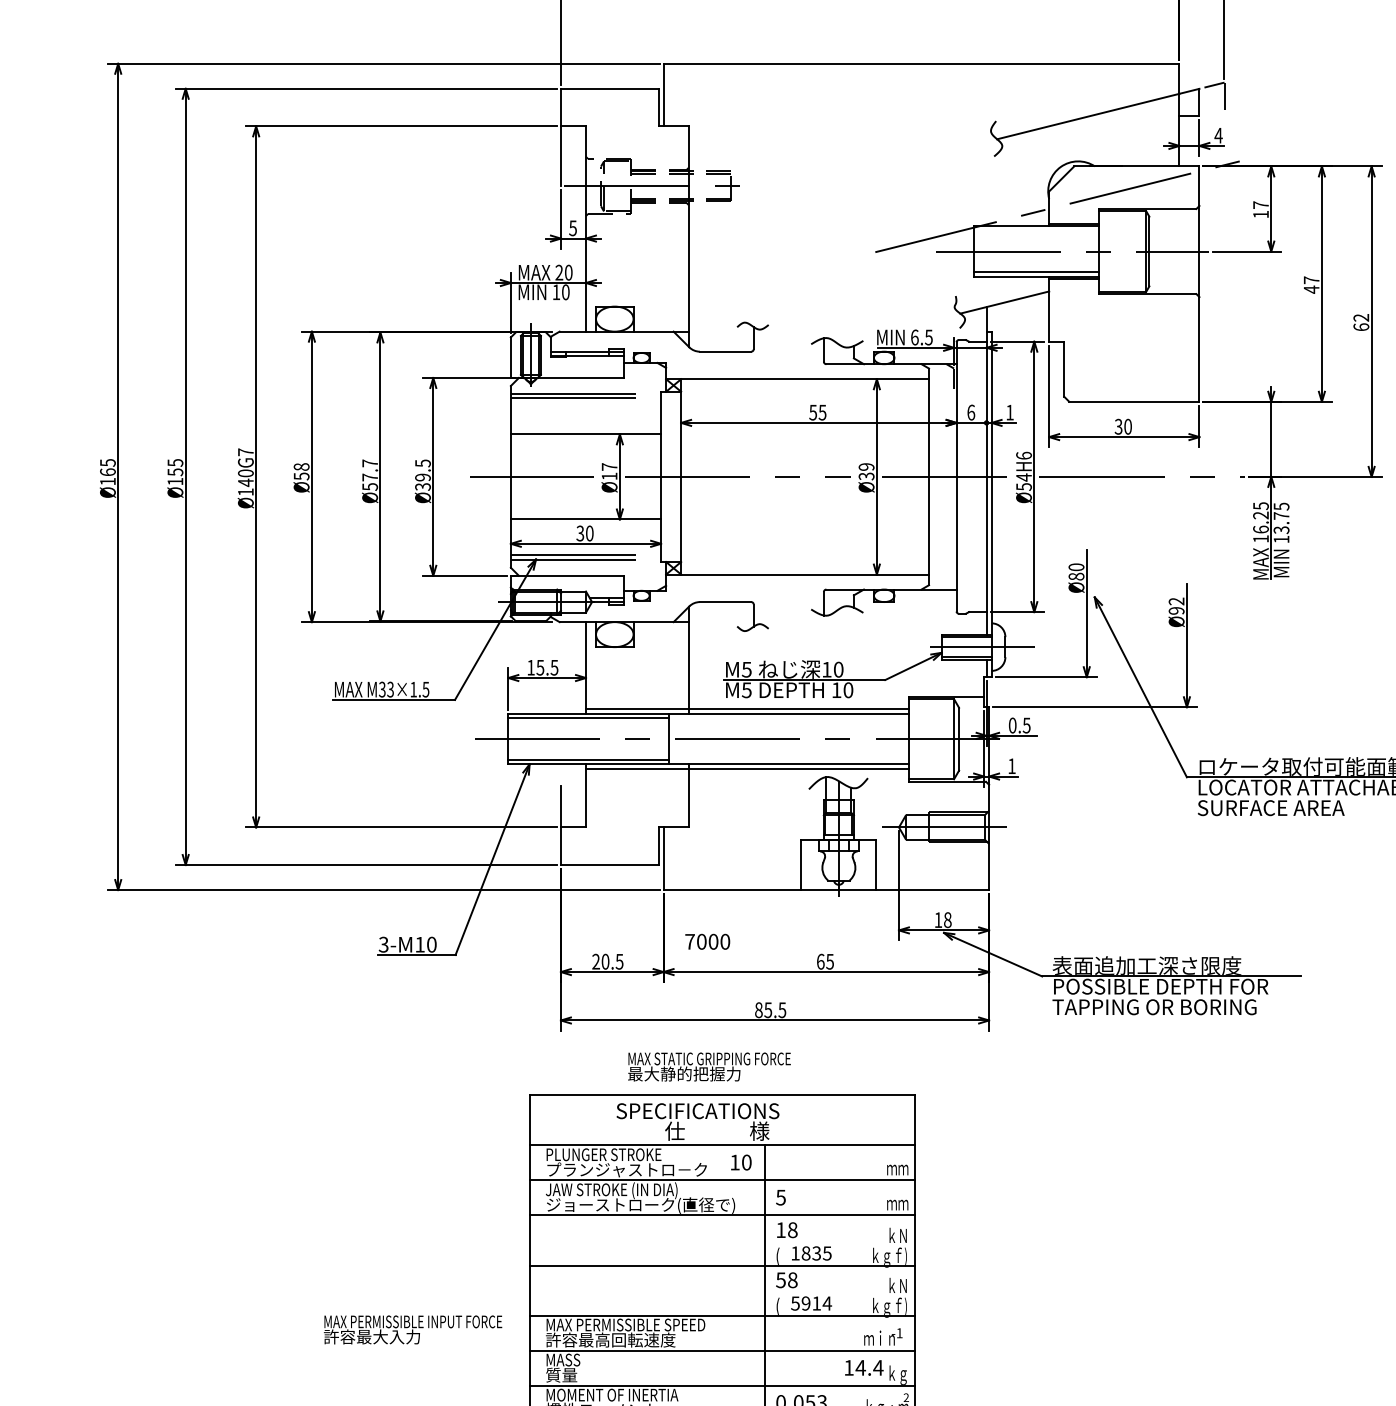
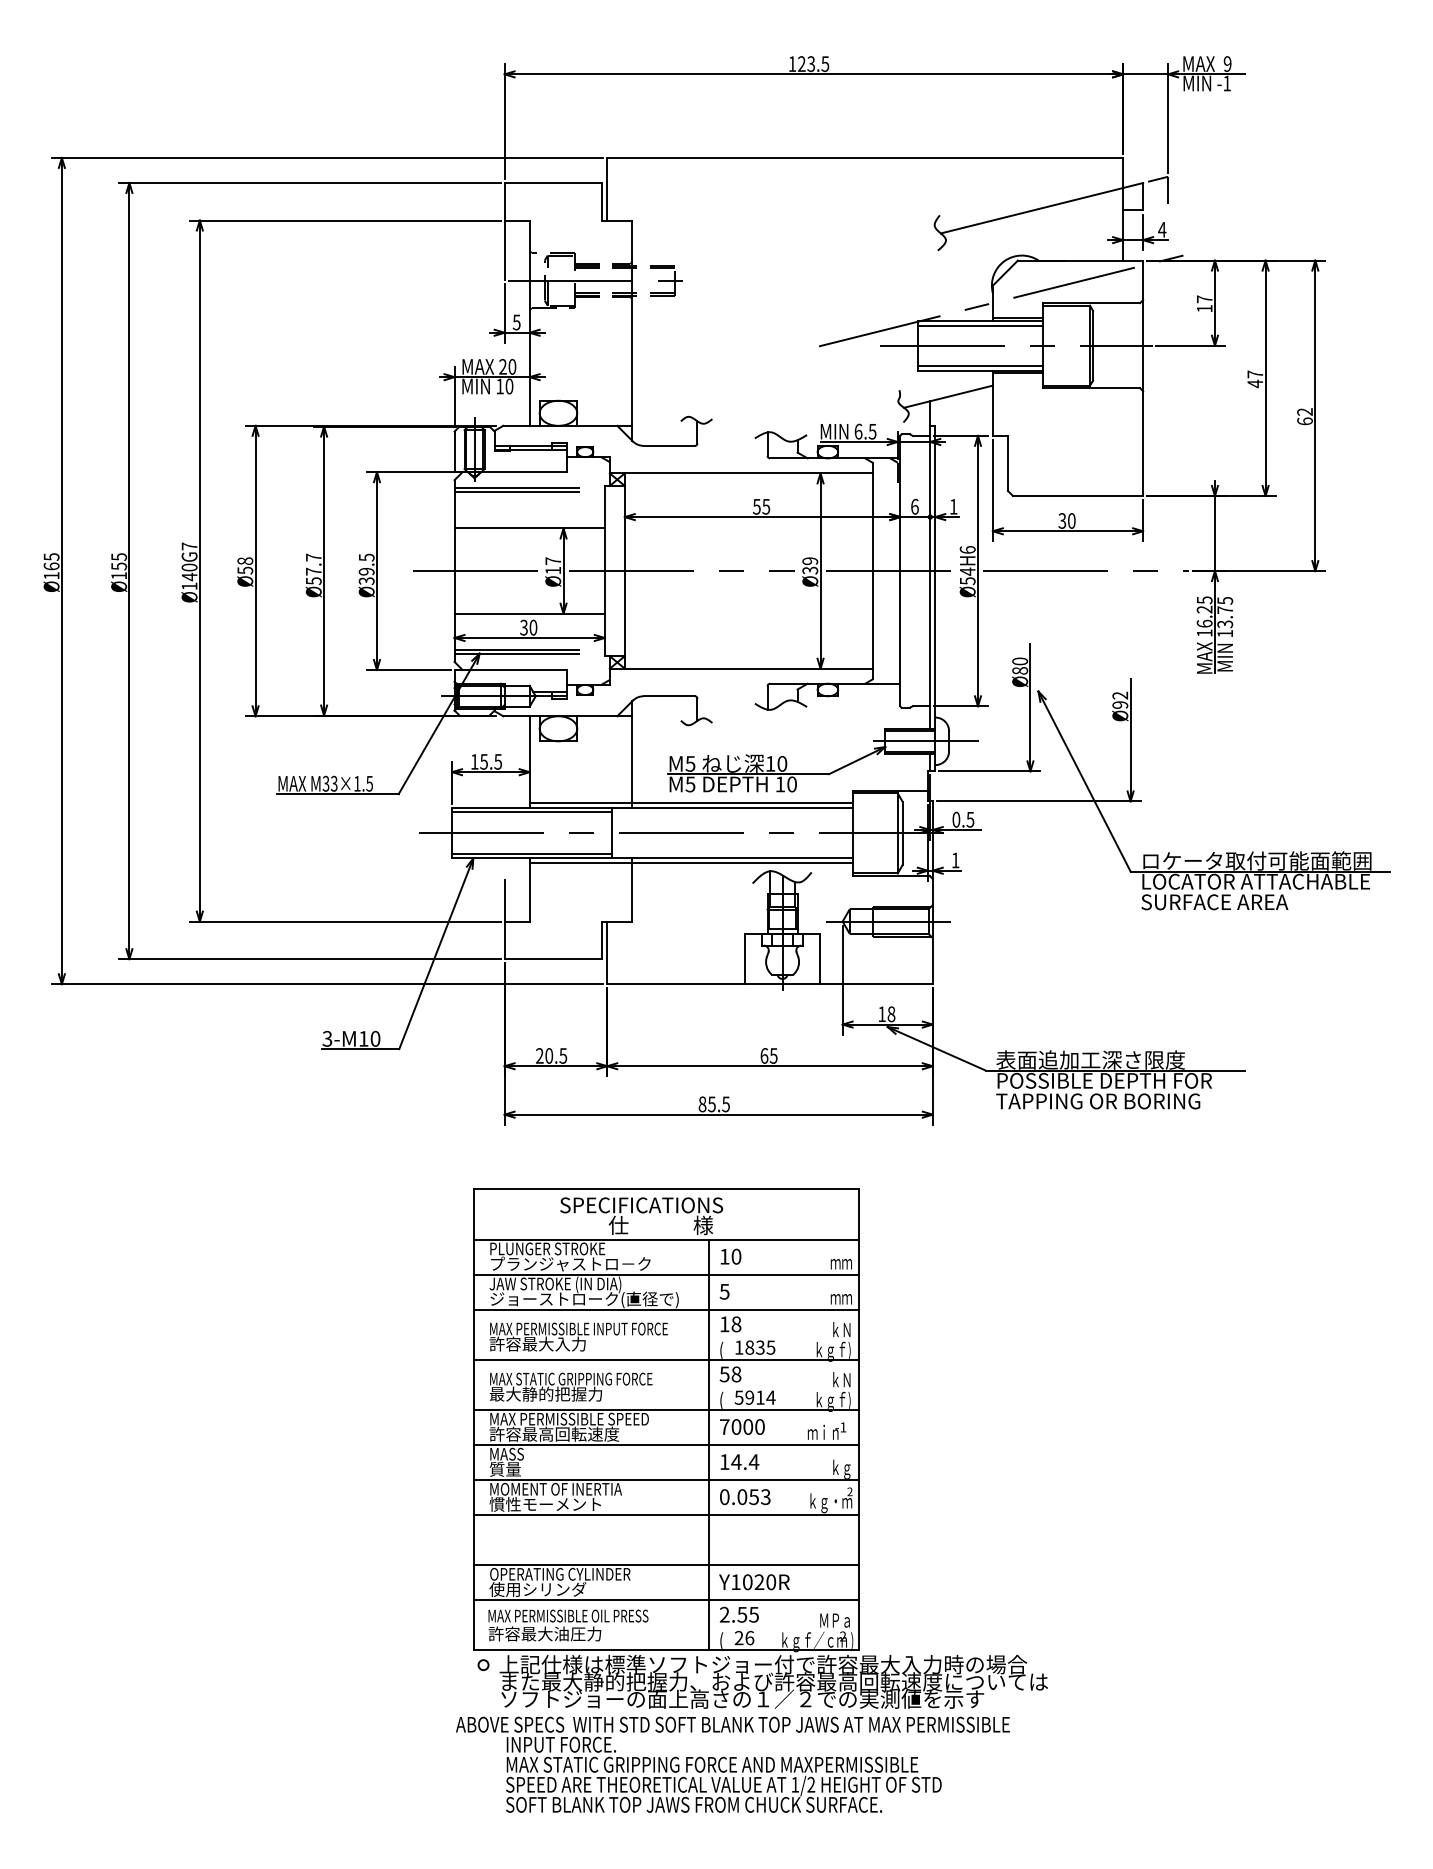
line: (1035, 231) -> (979, 325), added
text: (707, 941) -> (742, 1426), moved
text: (708, 1066) -> (570, 1386), moved
text: (740, 1162) -> (730, 1256), moved
text: (412, 1329) -> (578, 1336), moved
text: (863, 1367) -> (739, 1461), moved

